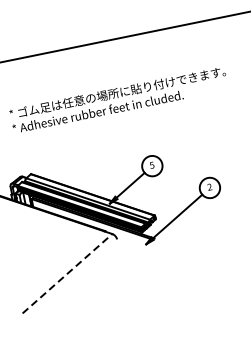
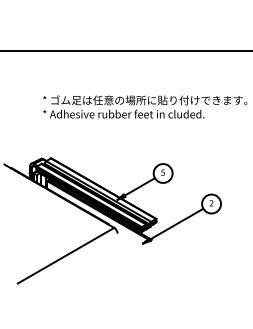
line: (67, 273) -> (66, 255), dashed -> solid

